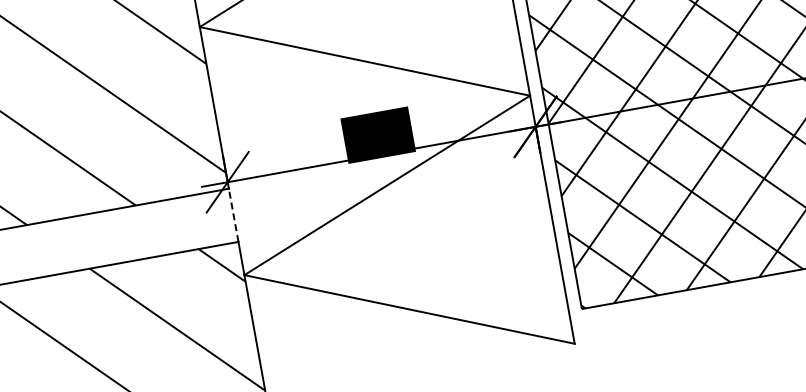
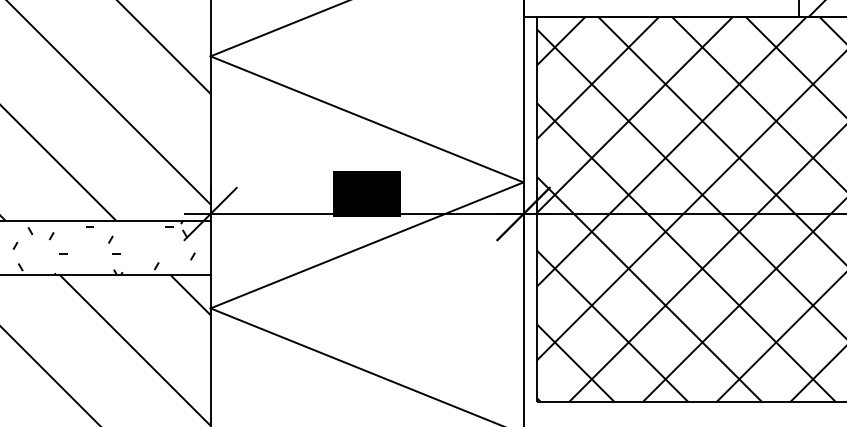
line: (233, 215) -> (210, 247), dashed -> solid
hatch: (129, 233) -> (104, 247), added

